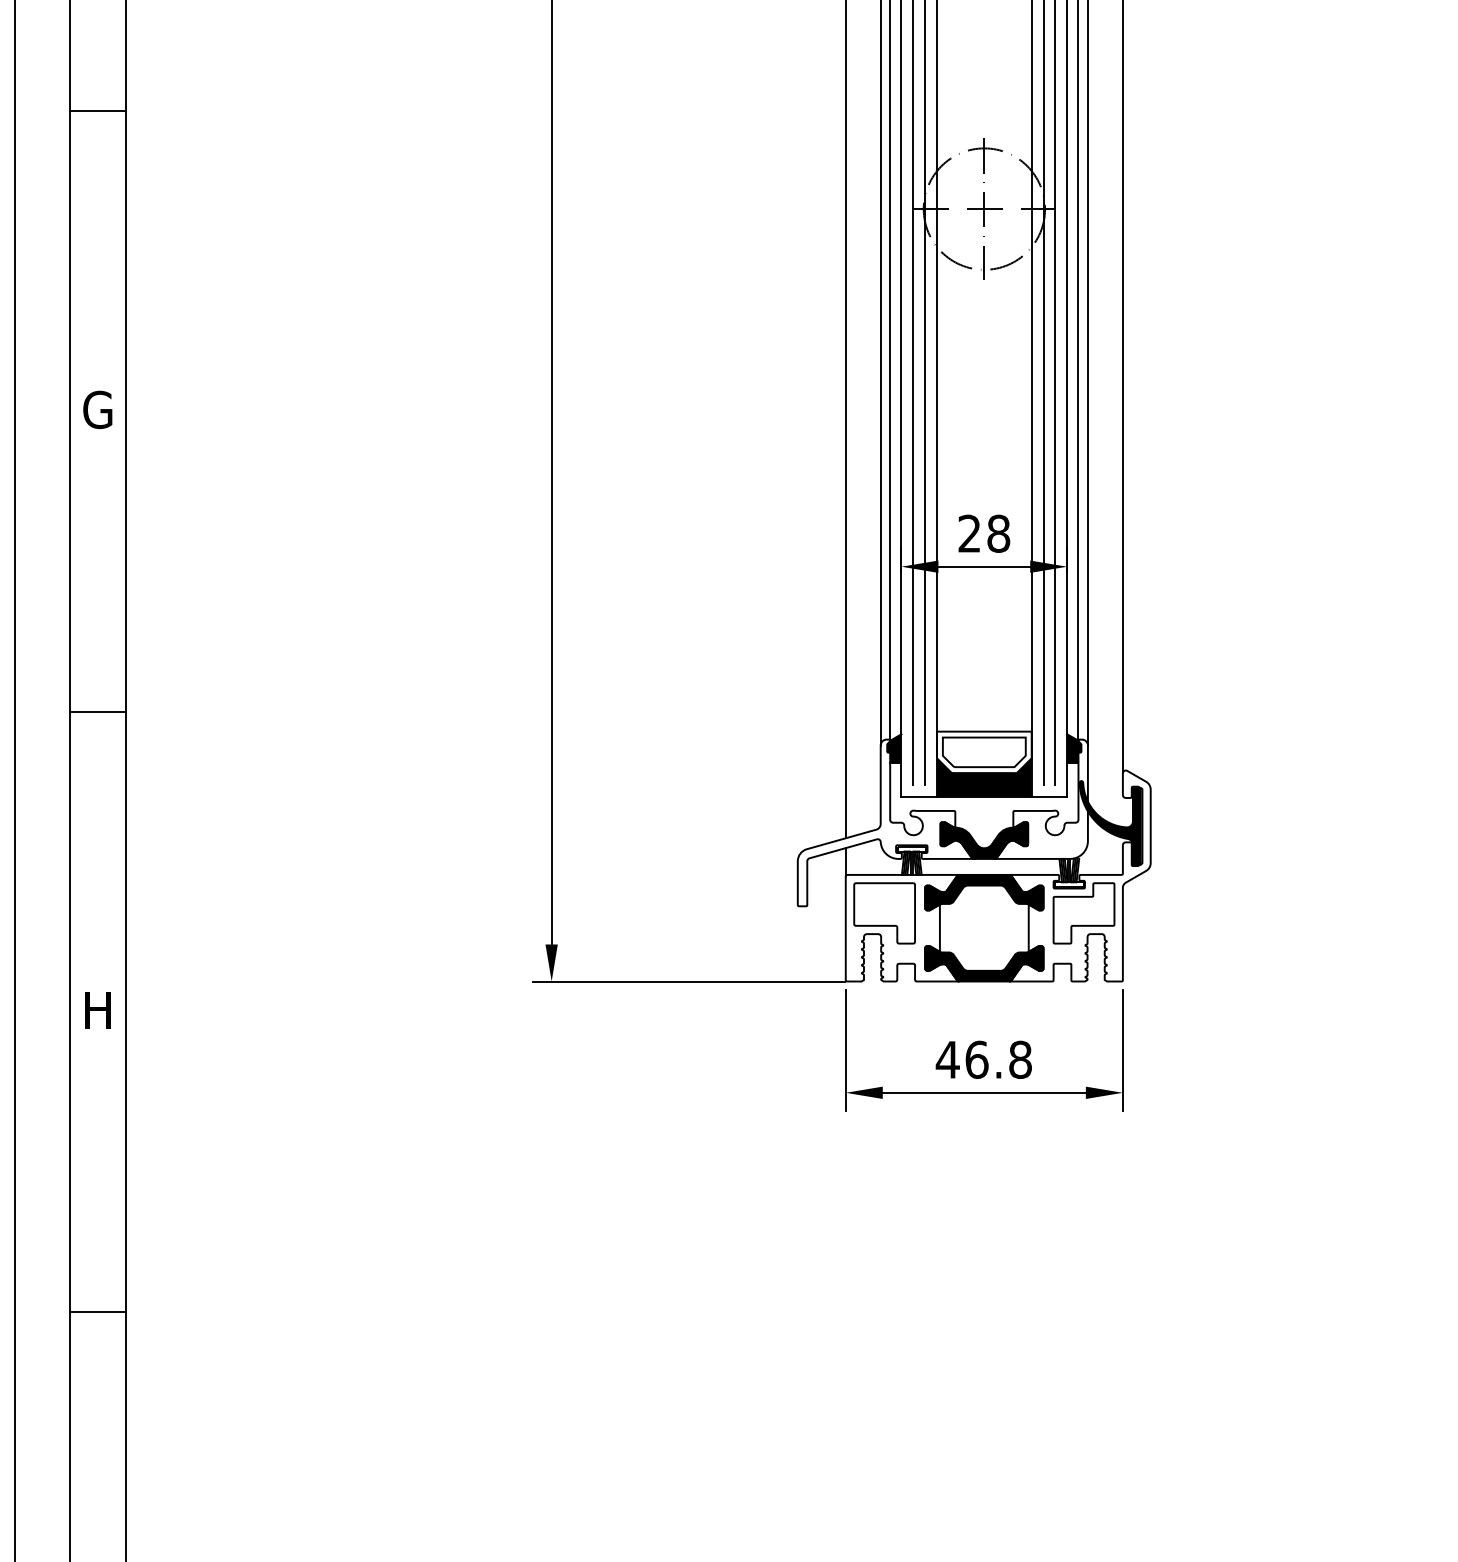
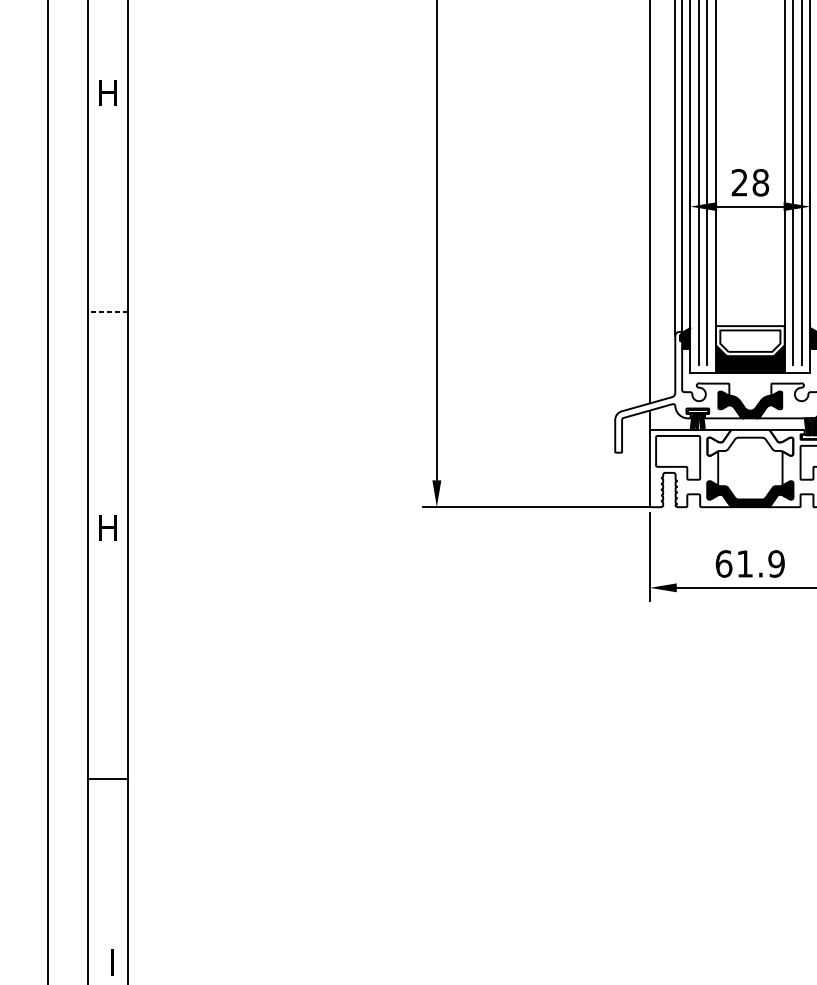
text: (97, 409) -> (107, 92), G -> H
line: (98, 711) -> (108, 311), solid -> dashed
fill: (984, 892) -> (750, 442), removed
text: (983, 1059) -> (749, 563), 46.8 -> 61.9
line: (97, 1311) -> (107, 778), moved

